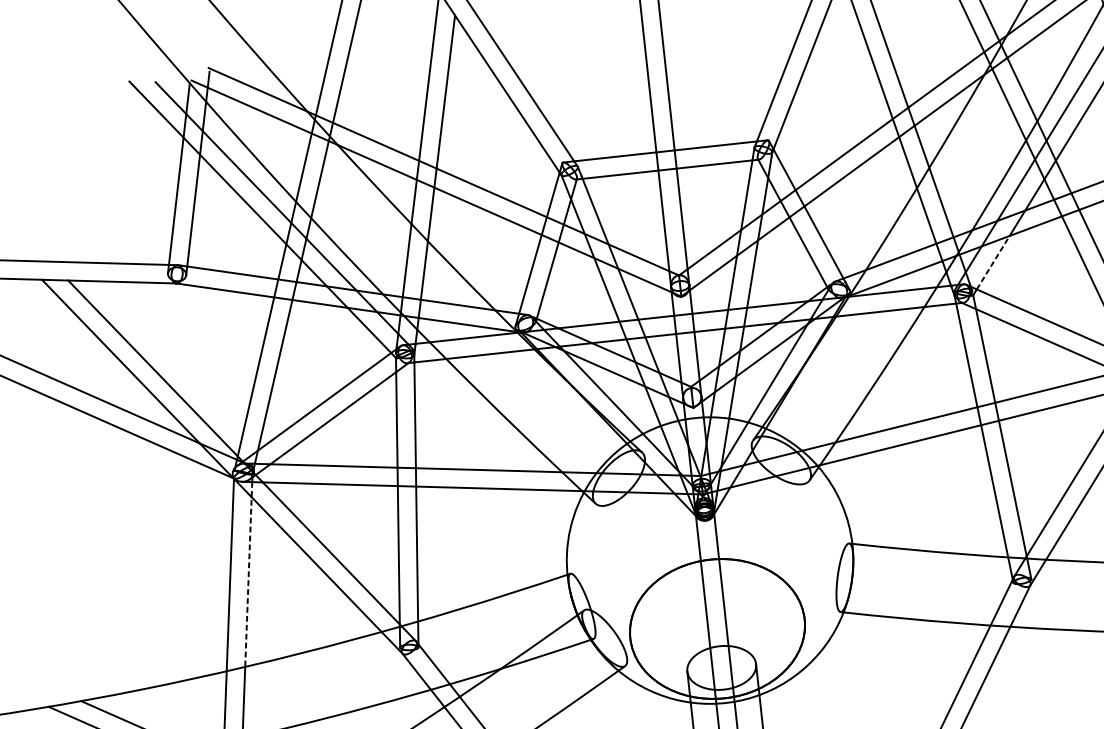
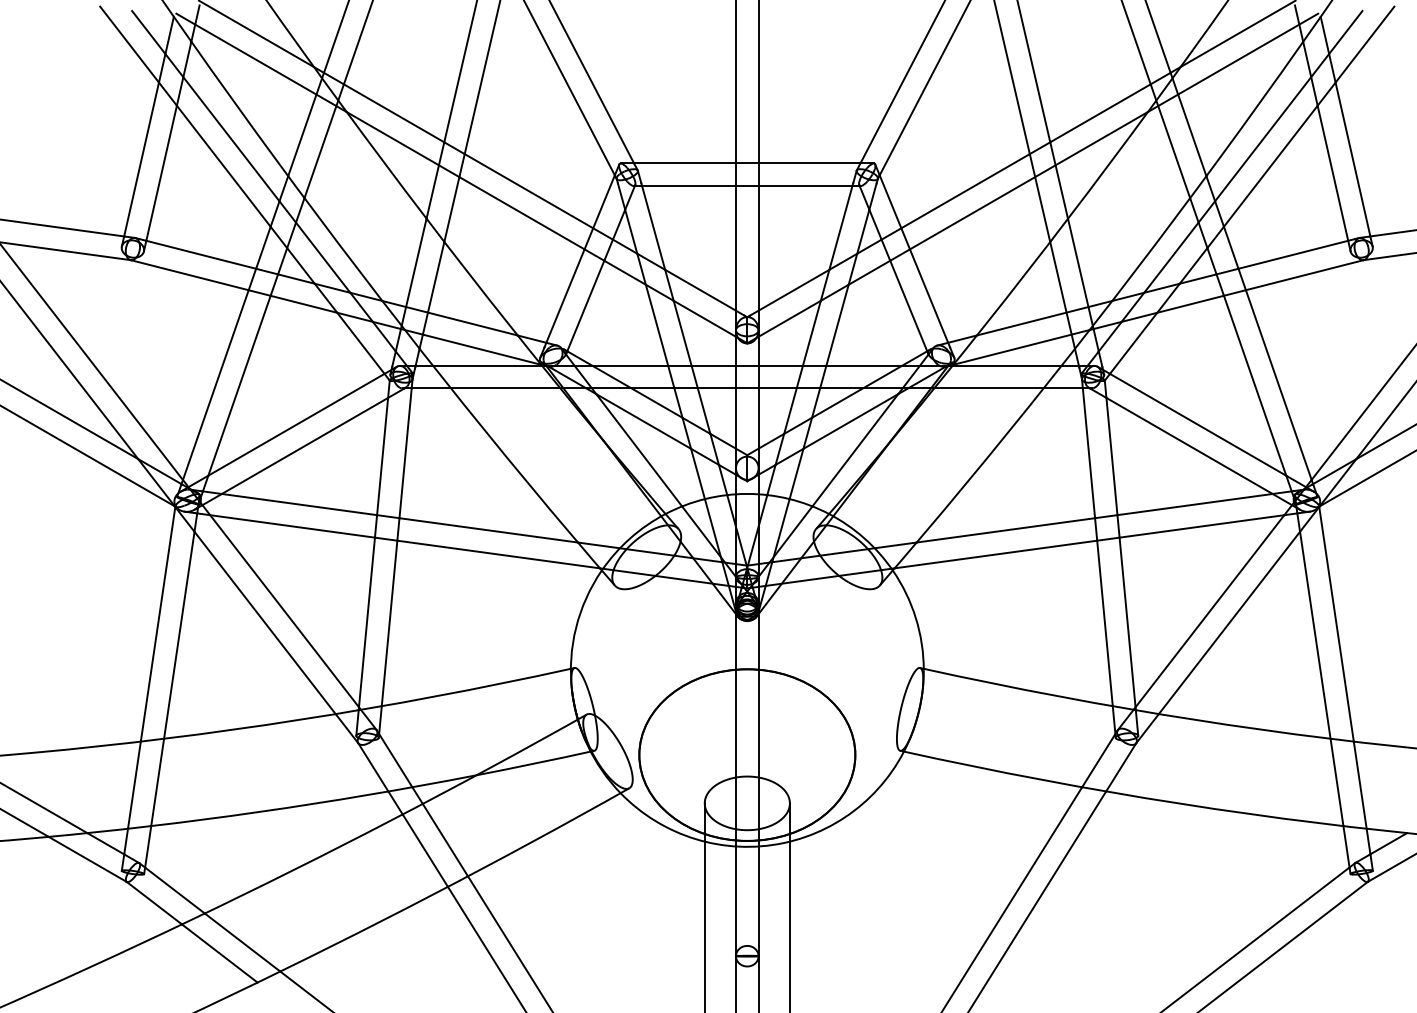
line: (993, 262) -> (1133, 343), dashed -> solid
line: (248, 574) -> (180, 626), dashed -> solid

